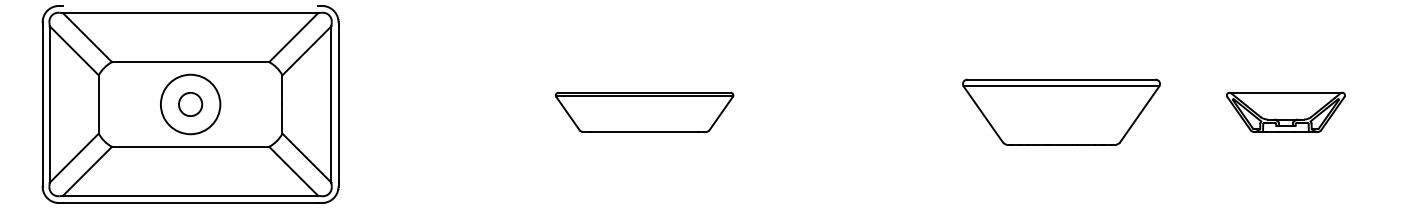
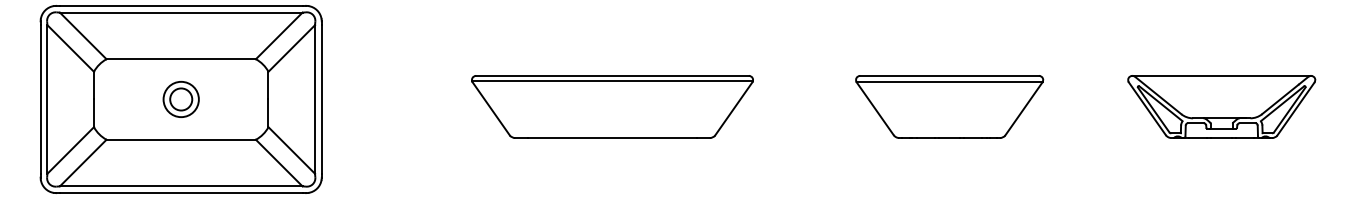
line: (189, 5) -> (180, 5), added
circle: (189, 104) -> (180, 99), size x0.62
part: (644, 111) -> (612, 106), size x1.67
part: (1061, 111) -> (949, 106), moved
part: (1285, 111) -> (1221, 106), size x1.67

